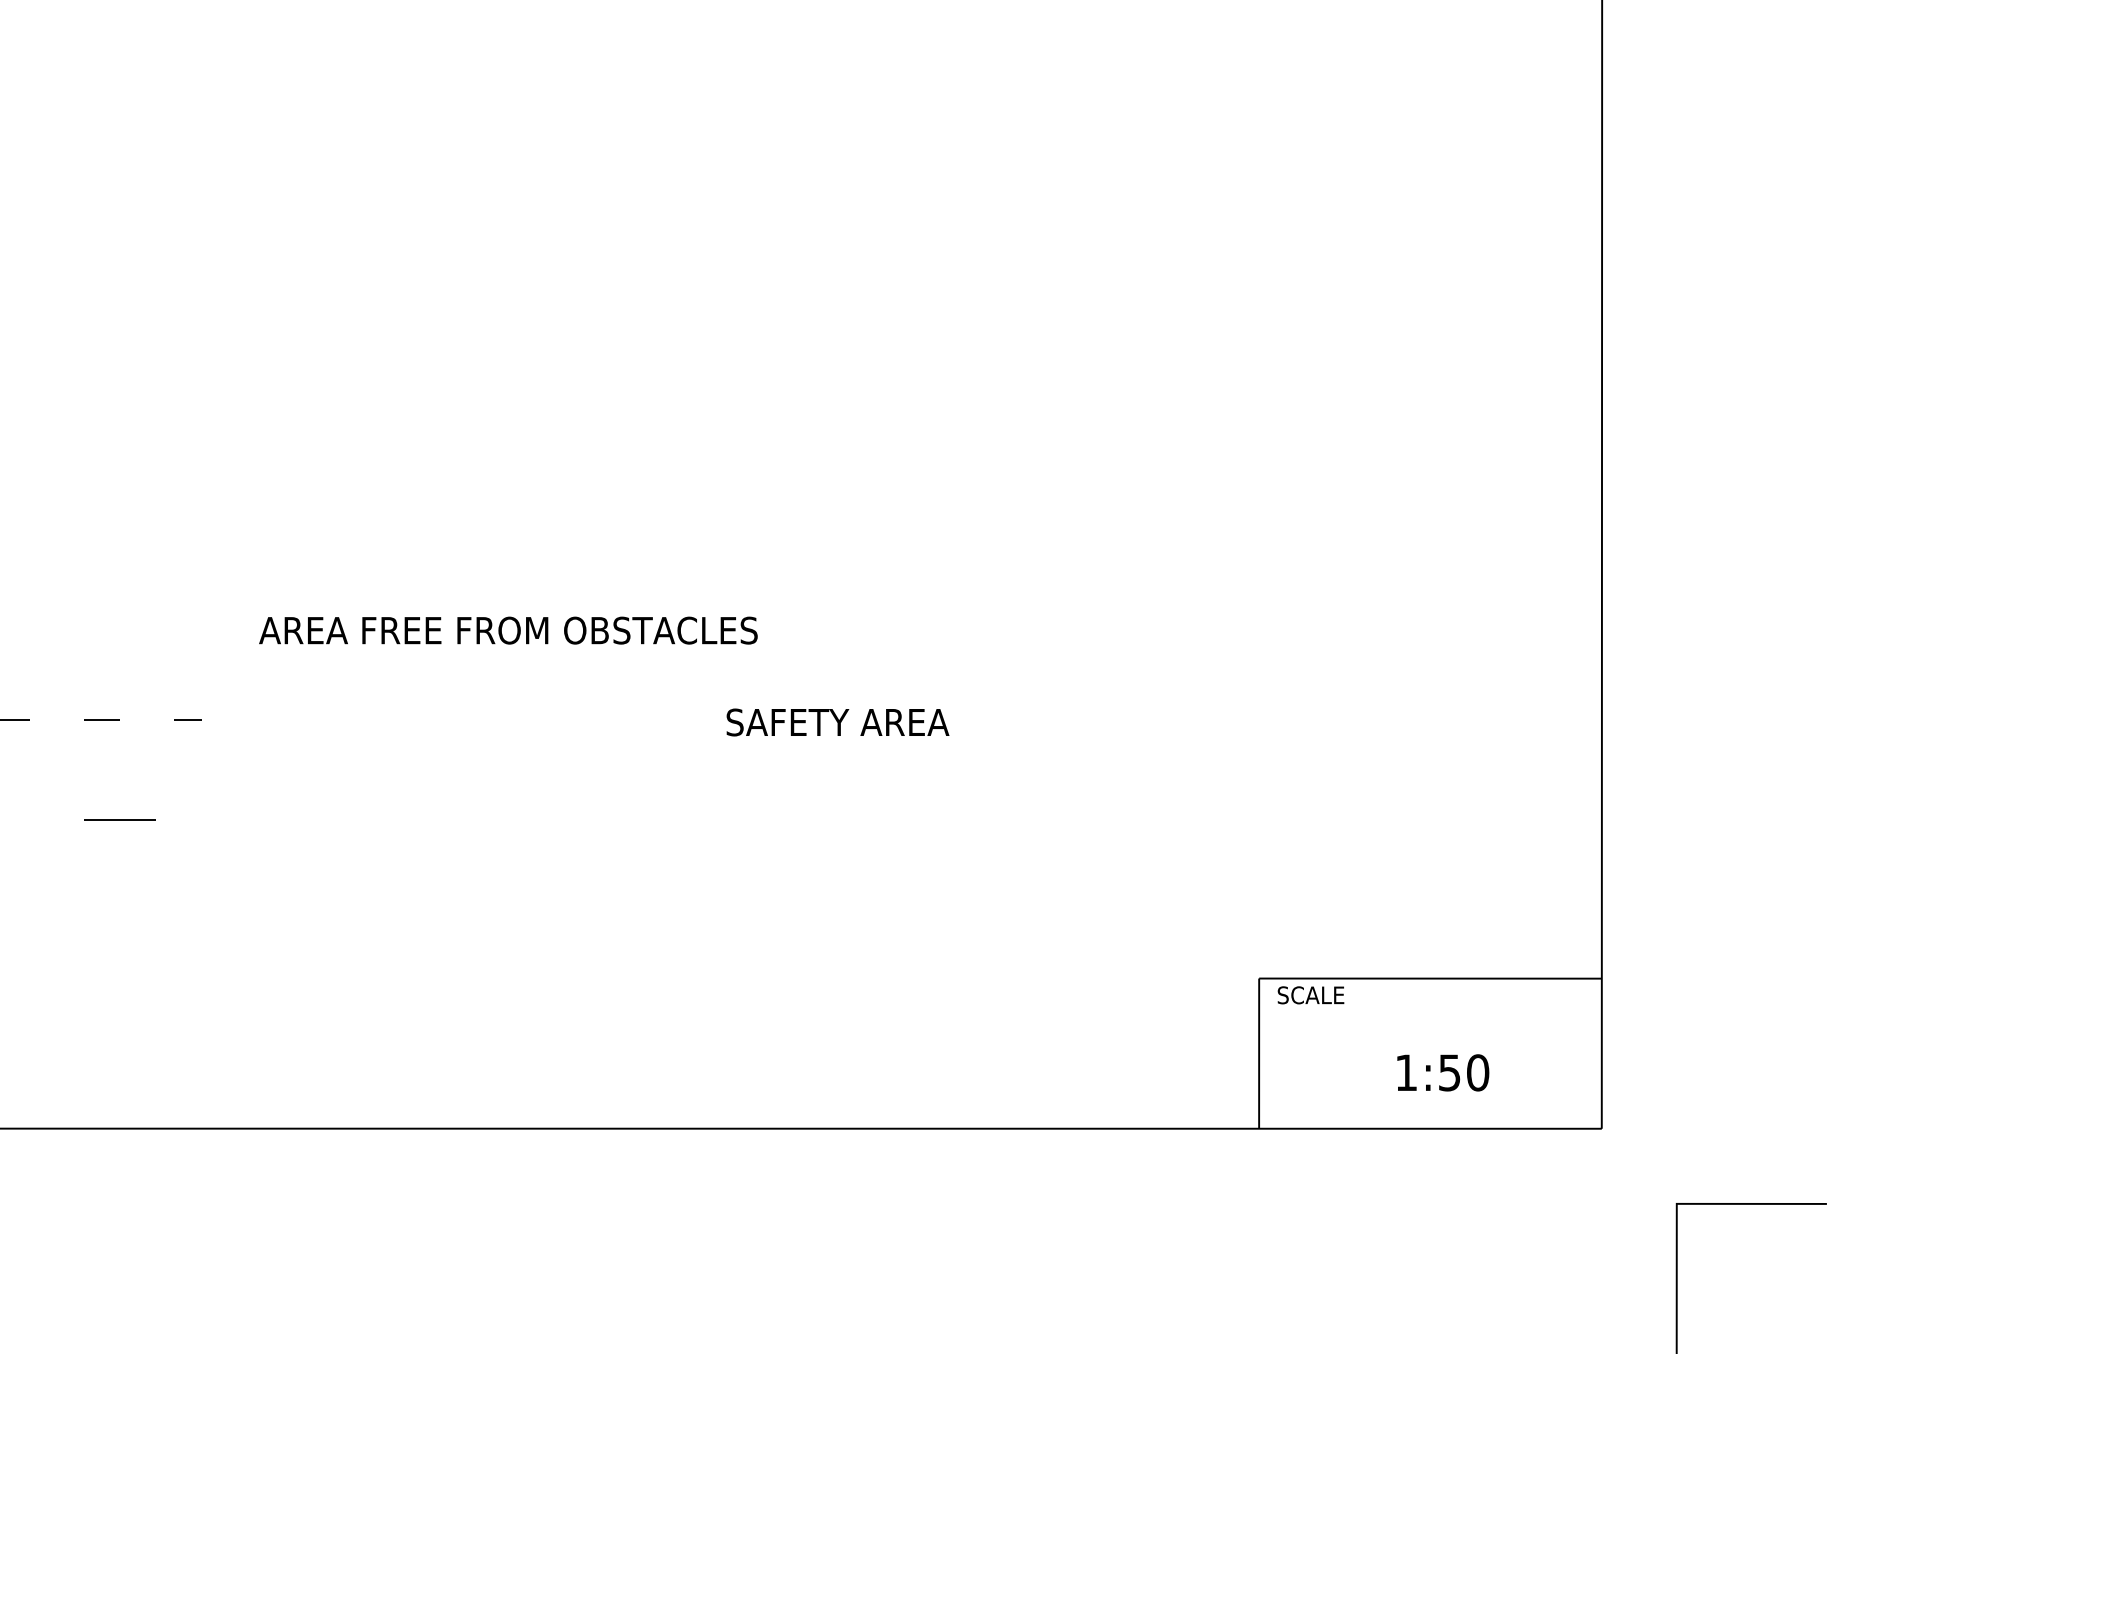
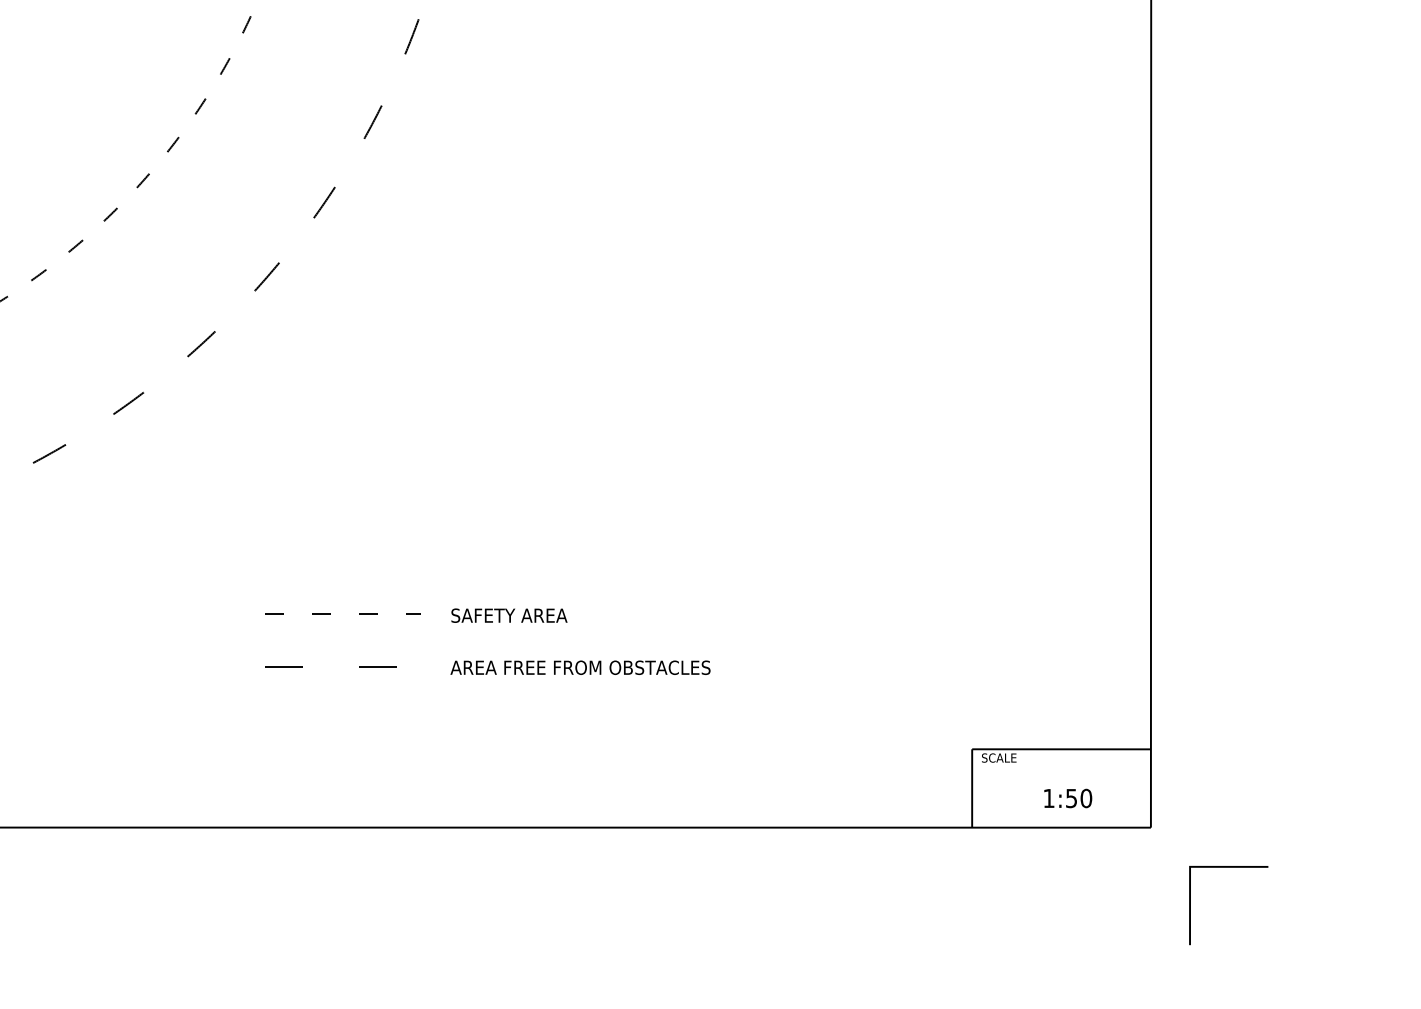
text: (508, 630) -> (580, 667), moved
text: (838, 722) -> (509, 615), moved

